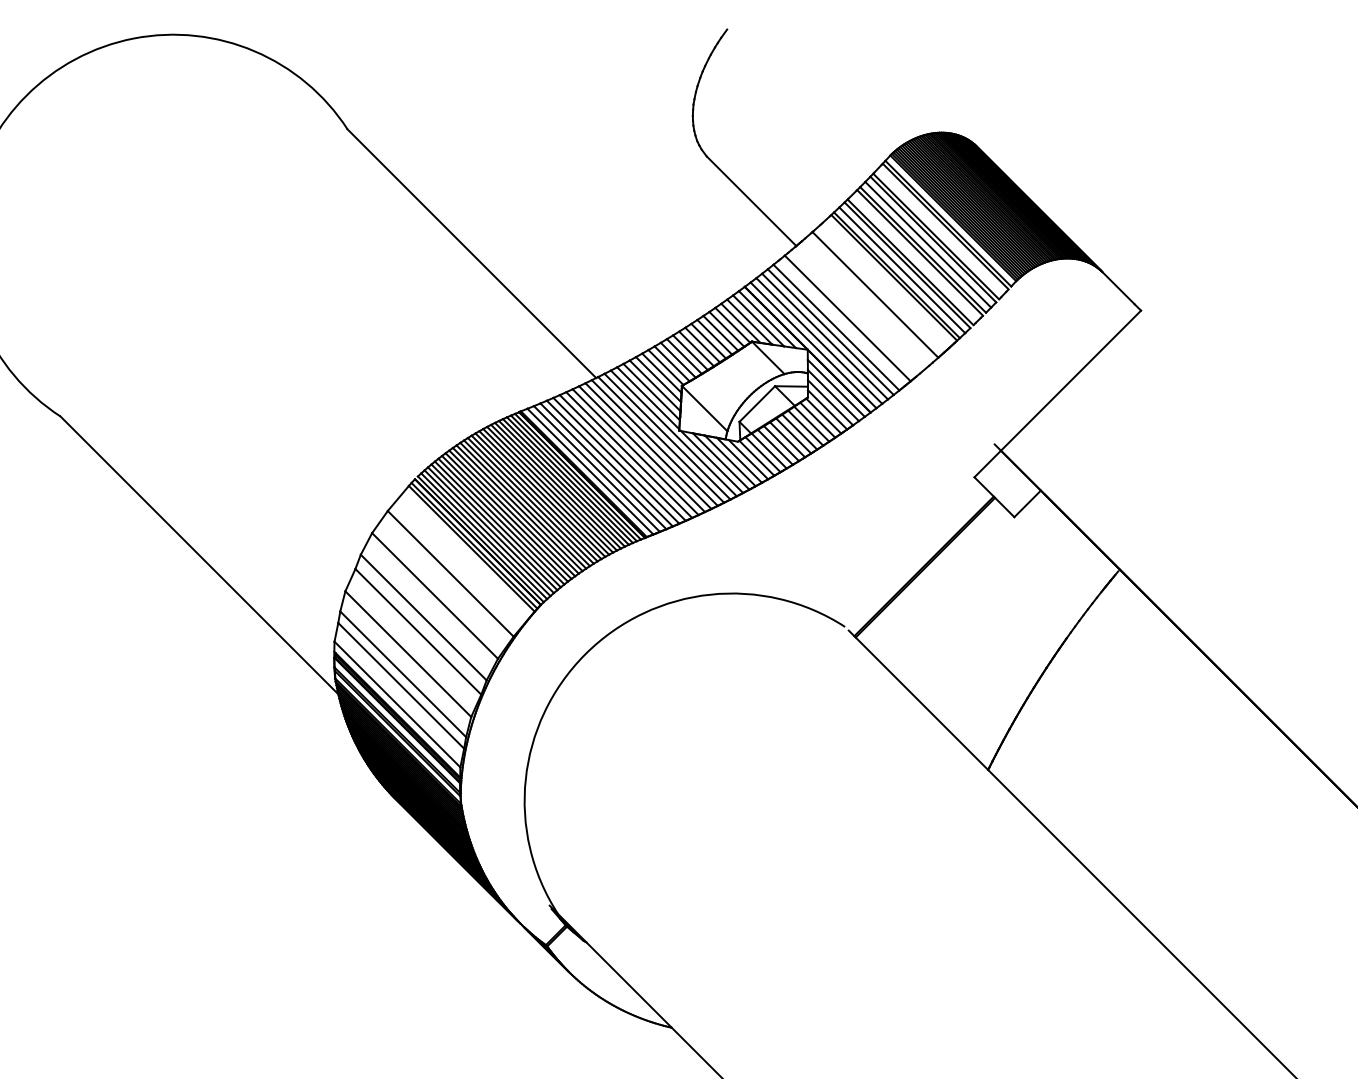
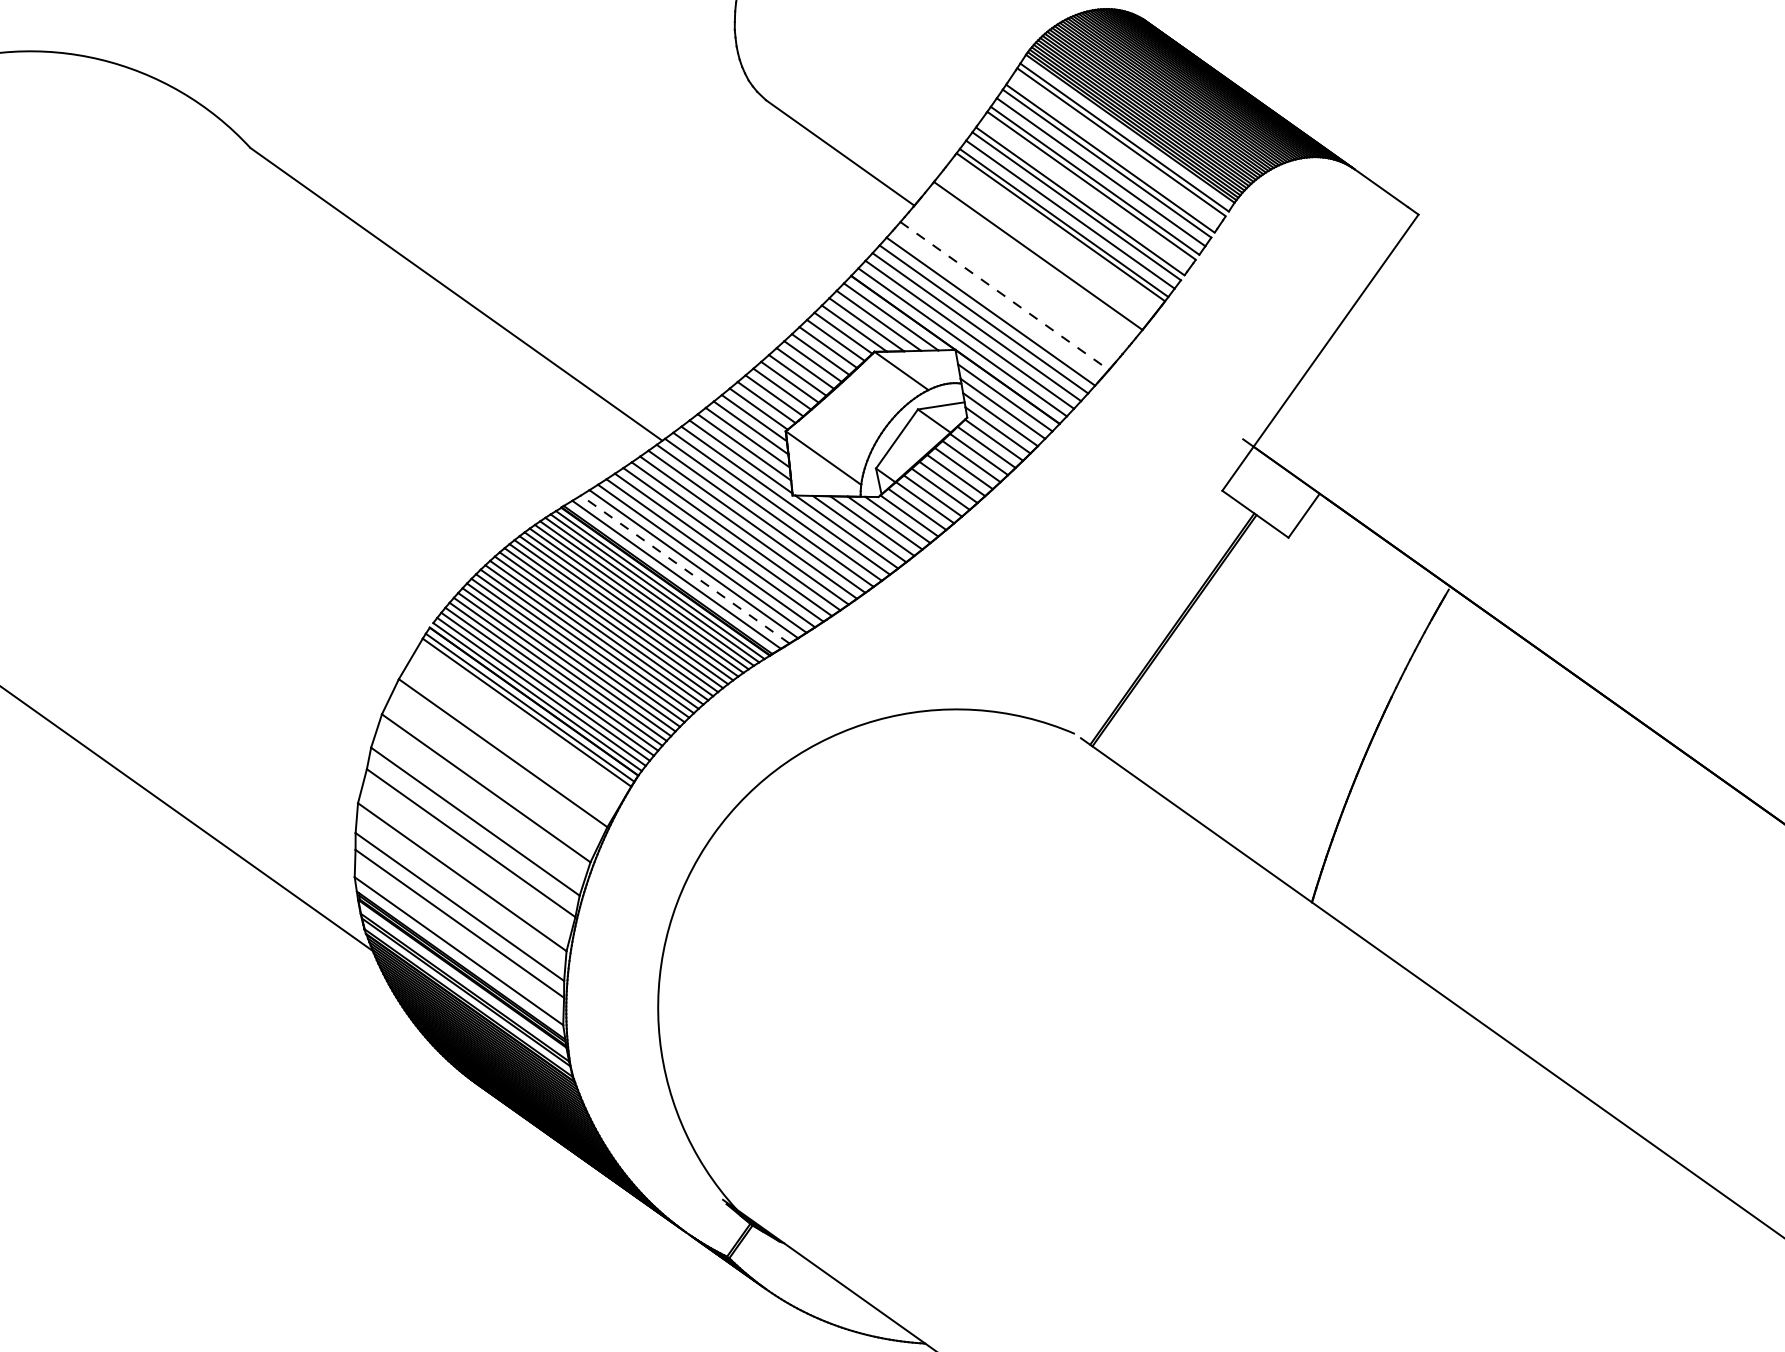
line: (847, 318) -> (1004, 296), solid -> dashed
line: (596, 468) -> (684, 568), solid -> dashed

